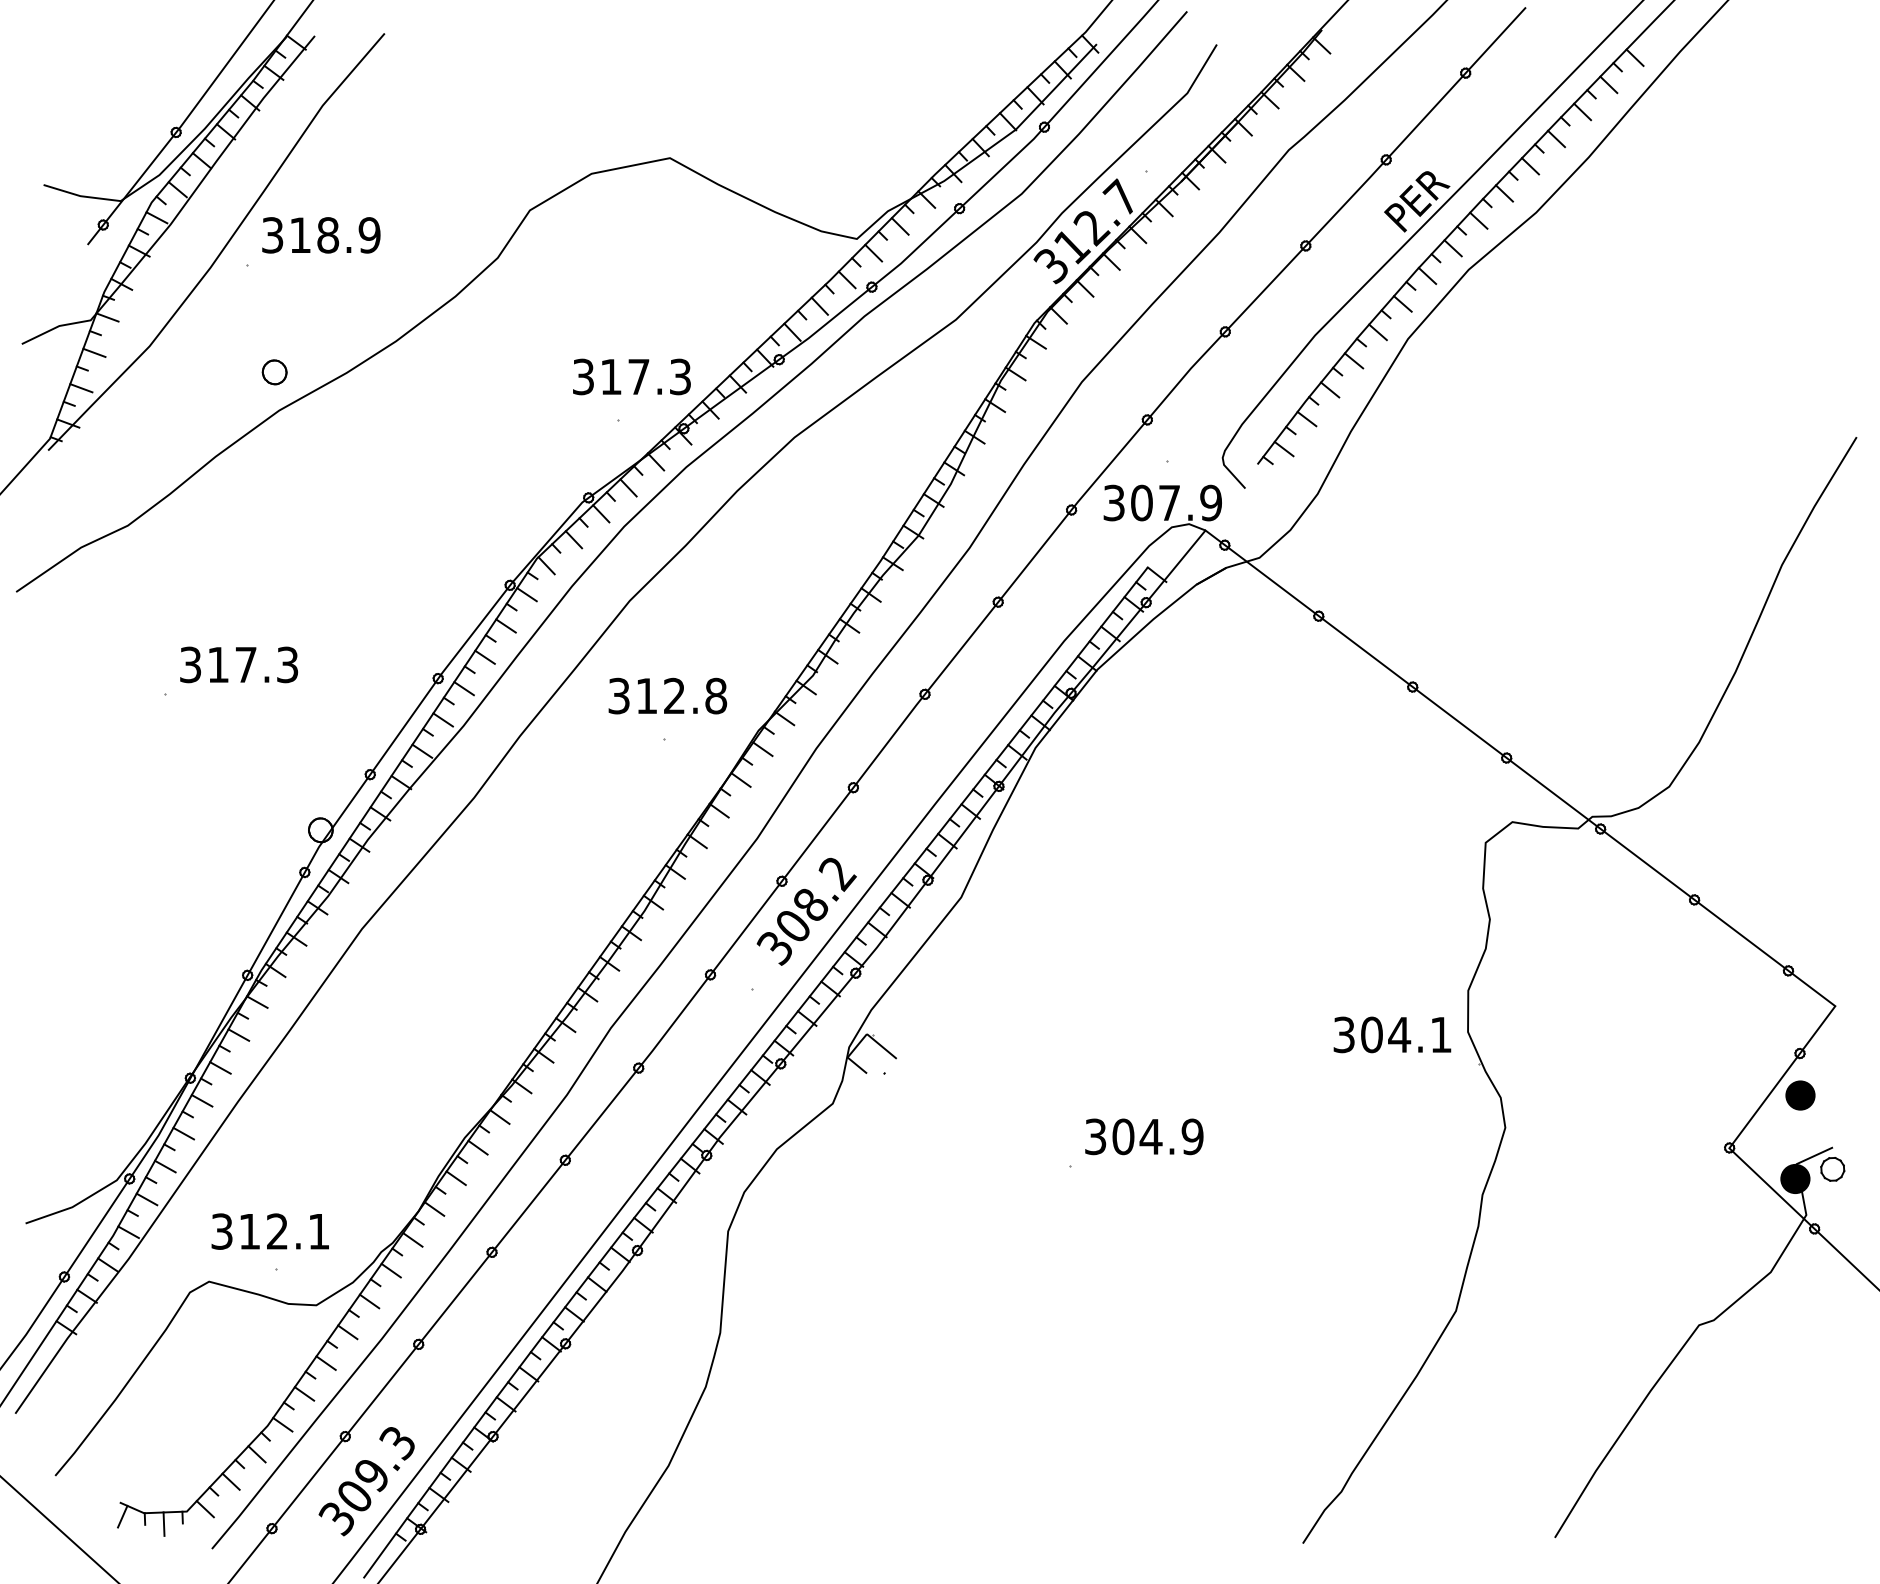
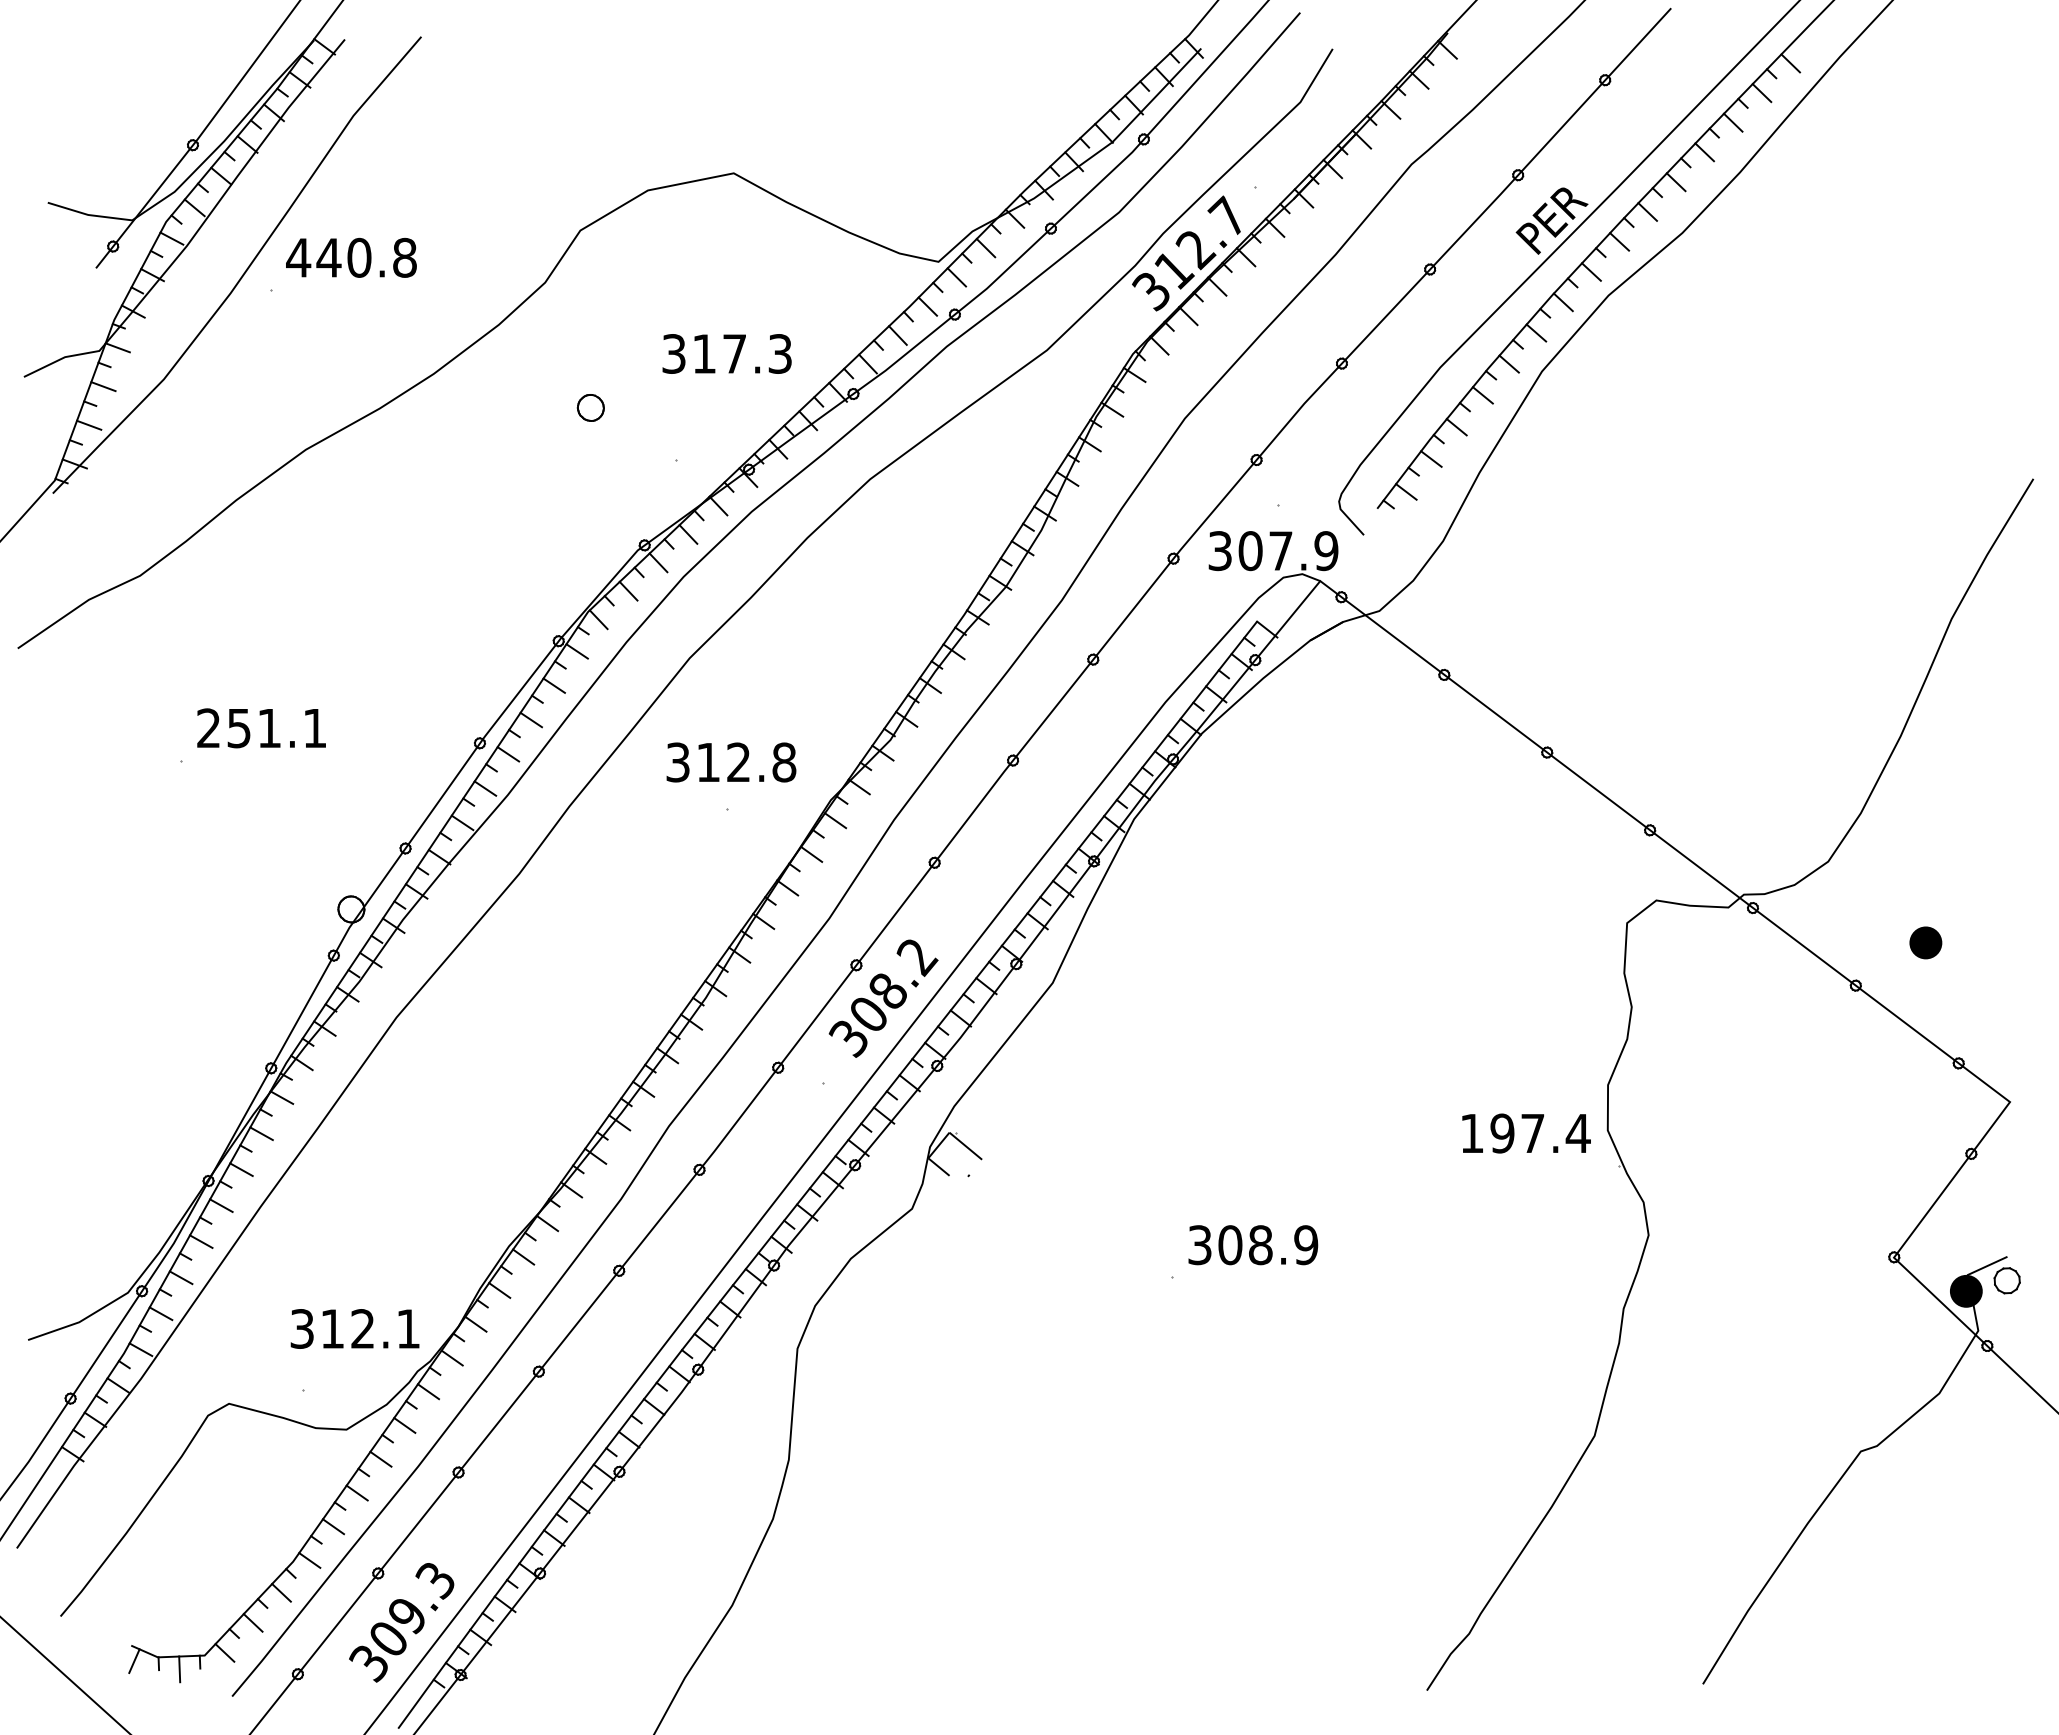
text: (320, 235) -> (351, 257), 318.9 -> 440.8
part: (274, 371) -> (590, 407), moved
text: (631, 376) -> (726, 353), moved
text: (238, 665) -> (261, 728), 317.3 -> 251.1
text: (1392, 1034) -> (1525, 1133), 304.1 -> 197.4
part: (1800, 1095) -> (1925, 942), moved
text: (1150, 1137) -> (1260, 1245), 304.9 -> 308.9
text: (269, 1231) -> (354, 1328), moved

